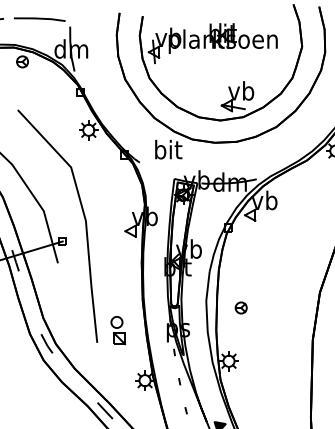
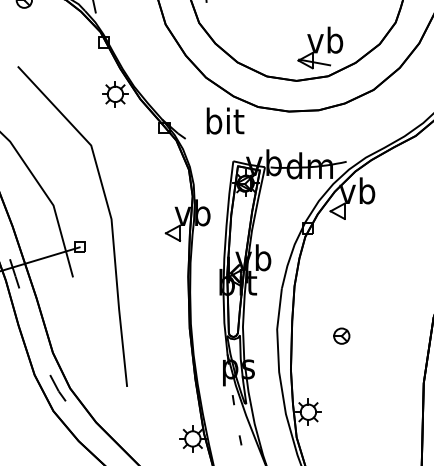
part: (240, 307) -> (340, 335), moved
part: (118, 330) -> (156, 369), removed

